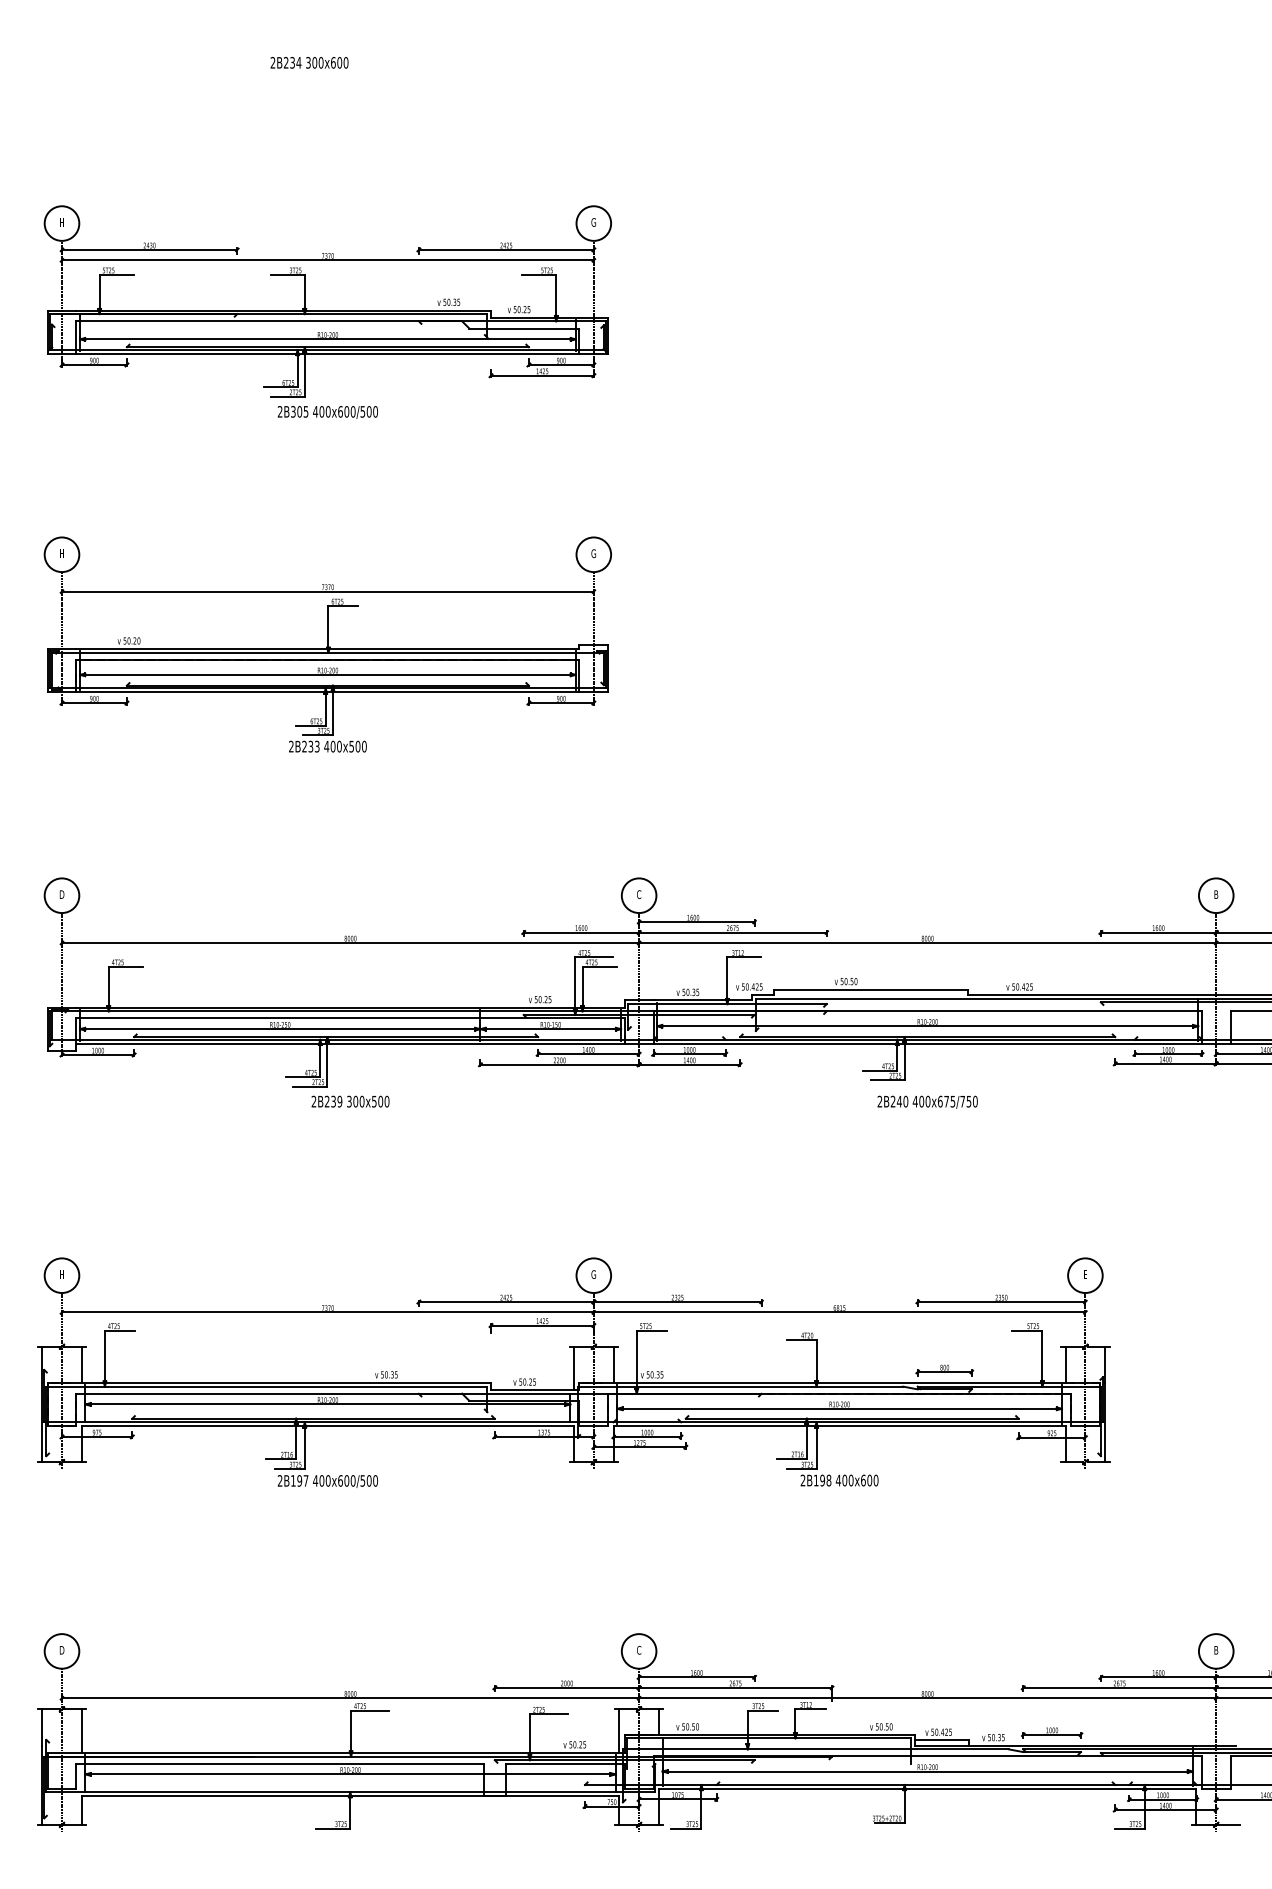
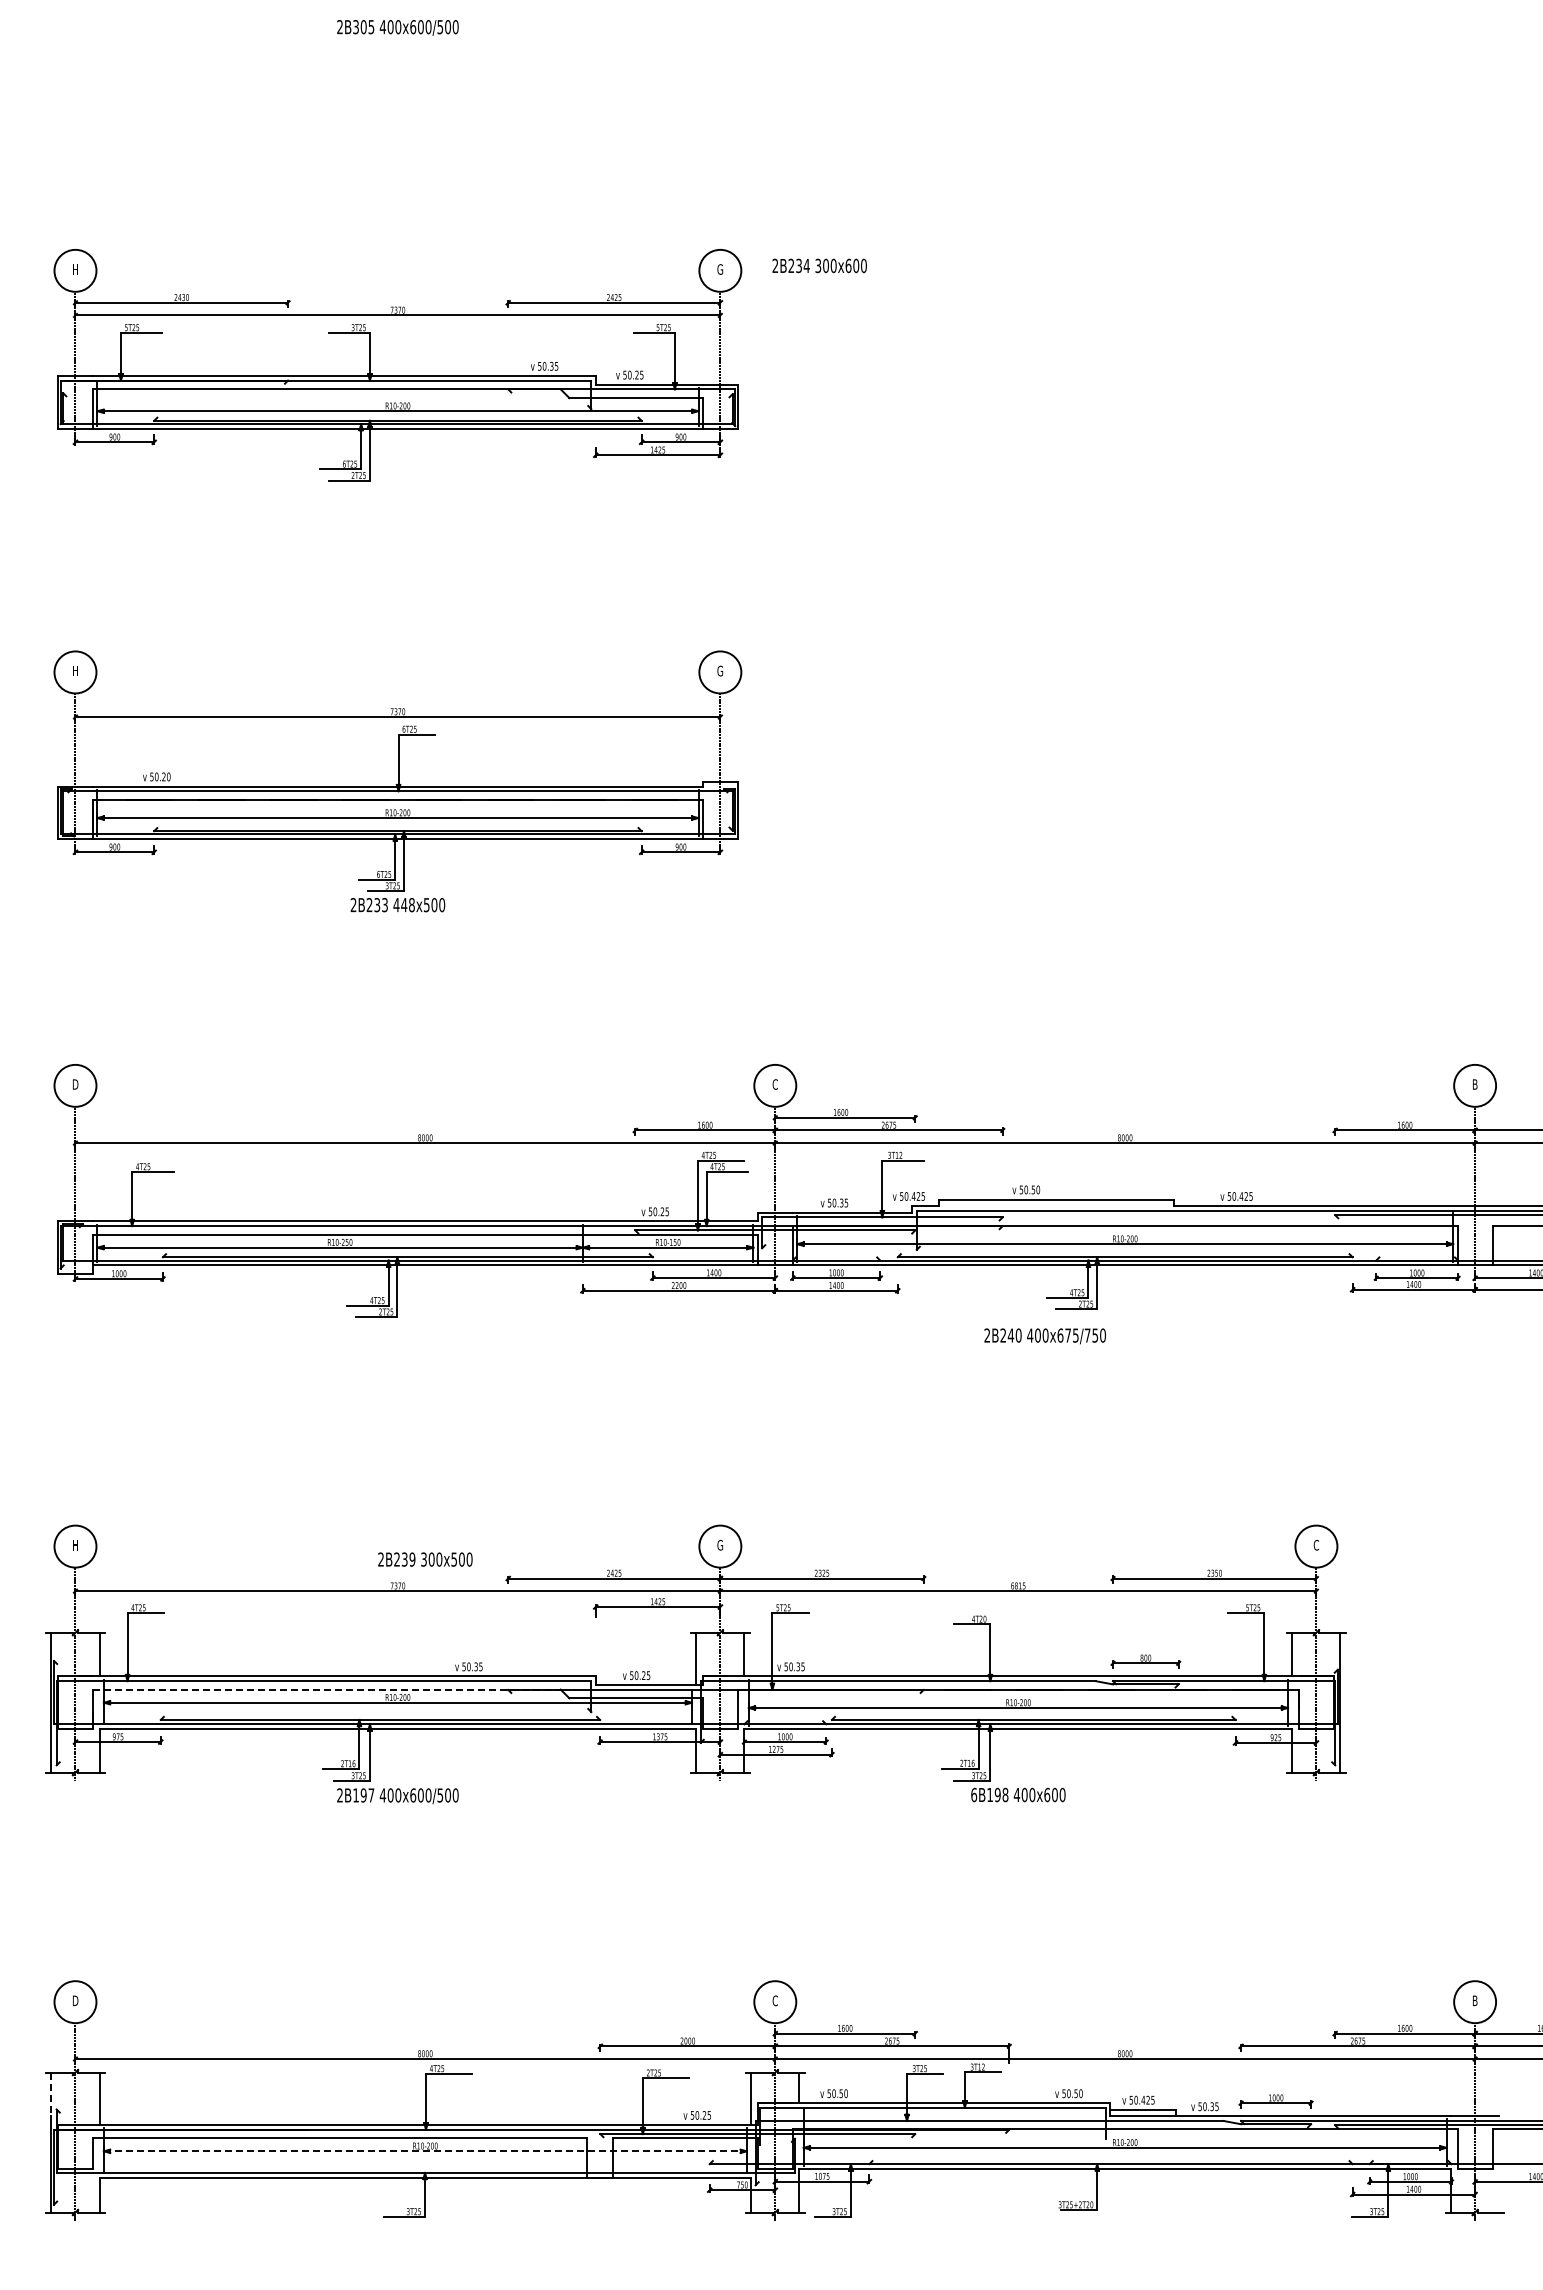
text: (309, 62) -> (819, 265), moved
text: (327, 412) -> (397, 27), moved
text: (335, 746) -> (407, 905), 400x500 -> 448x500
text: (350, 1101) -> (425, 1559), moved
text: (927, 1102) -> (1044, 1336), moved
text: (1085, 1274) -> (1316, 1545), E -> C
line: (269, 1393) -> (326, 1689), solid -> dashed
text: (803, 1480) -> (974, 1794), 2B198 -> 6B198
line: (42, 1727) -> (51, 2094), solid -> dashed
line: (350, 1774) -> (425, 2151), solid -> dashed

